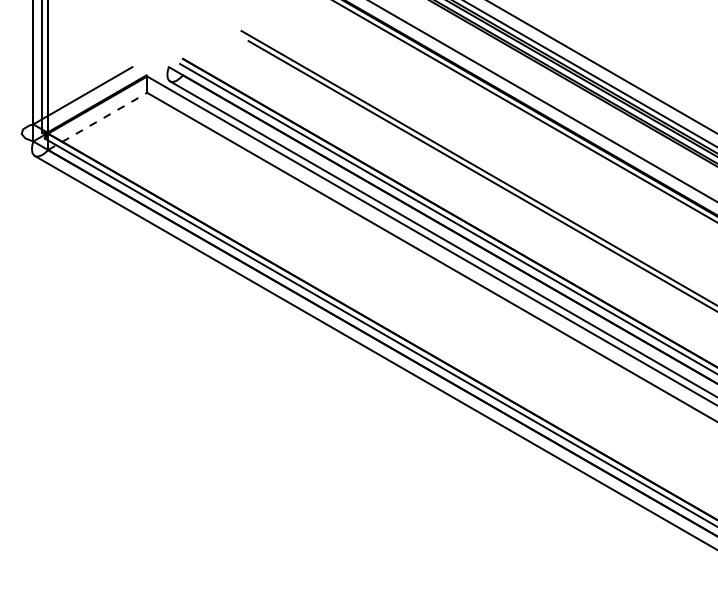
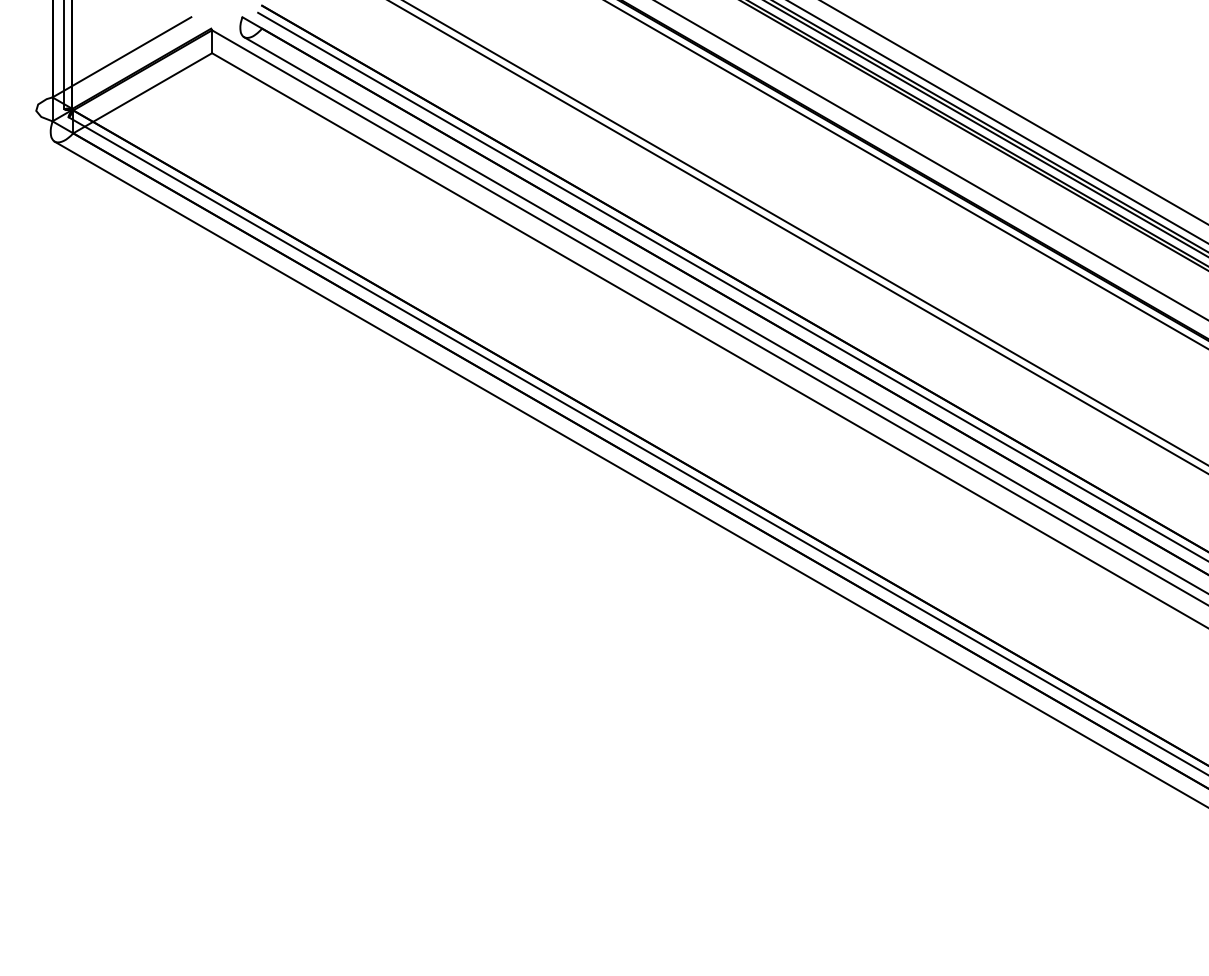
line: (98, 121) -> (143, 93), dashed -> solid

